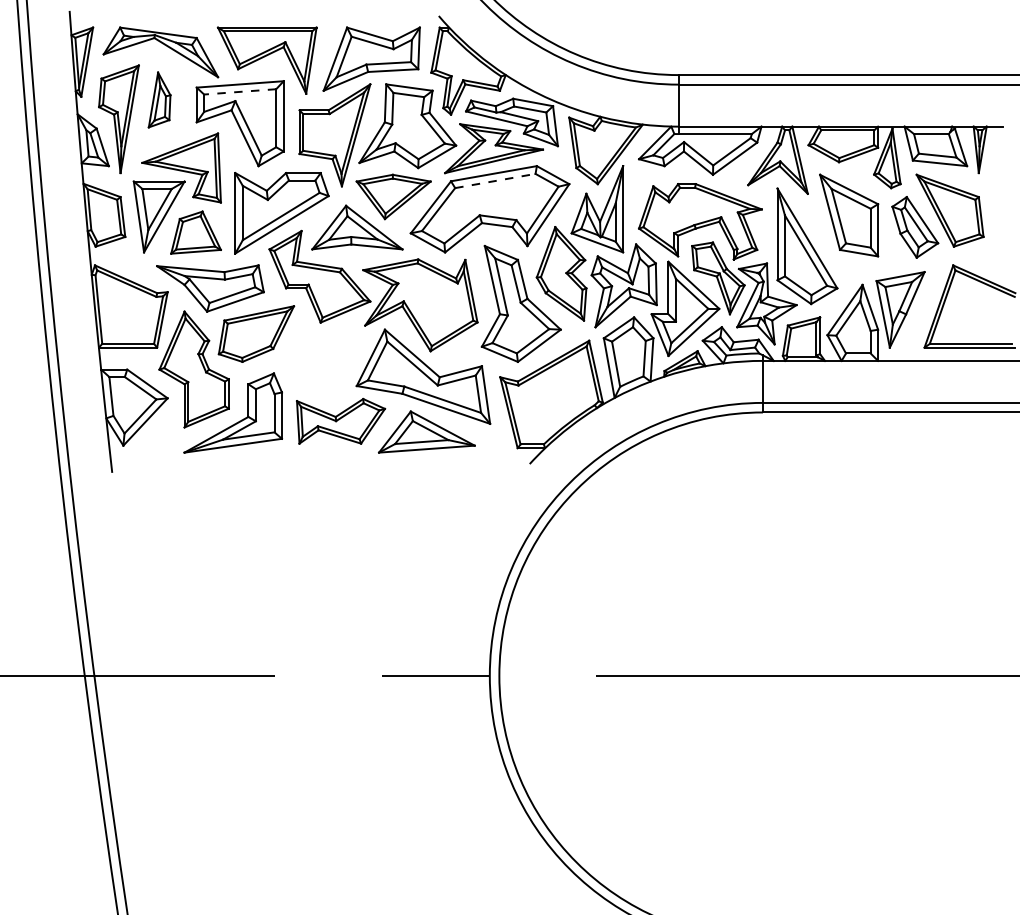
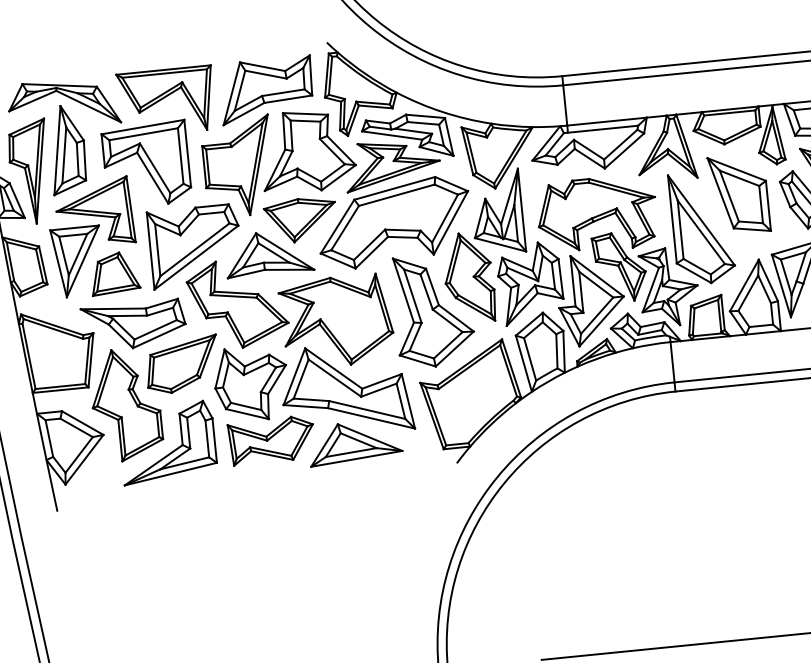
line: (239, 91) -> (142, 133), dashed -> solid
part: (159, 99) -> (67, 149), size x1.67
line: (495, 181) -> (396, 195), dashed -> solid
part: (325, 360) -> (251, 383), added

